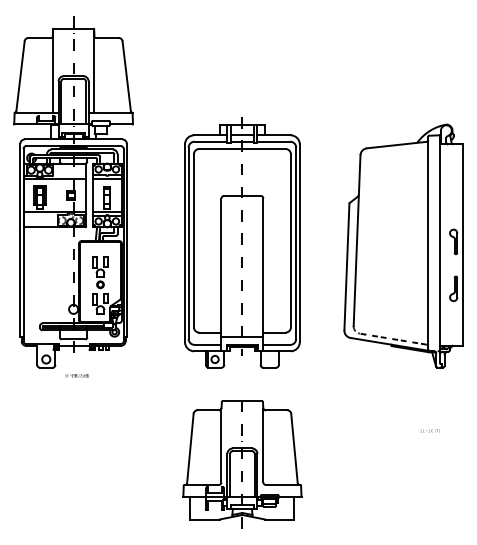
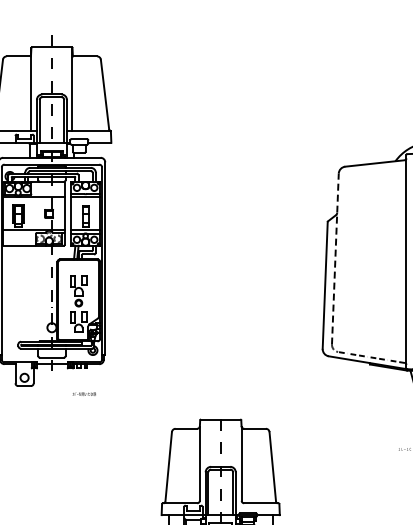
line: (357, 240) -> (335, 258), solid -> dashed
part: (242, 242) -> (220, 260), removed
text: (76, 375) -> (83, 393), moved

